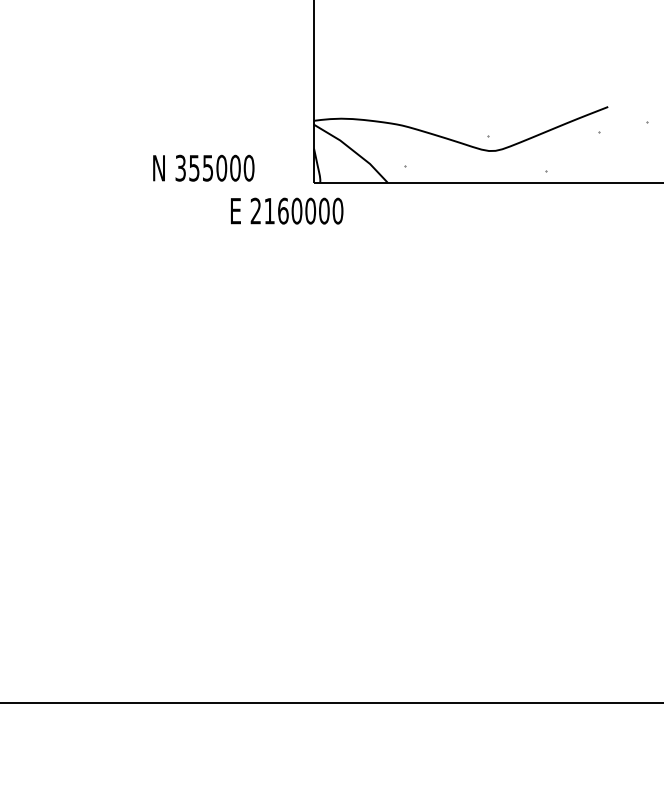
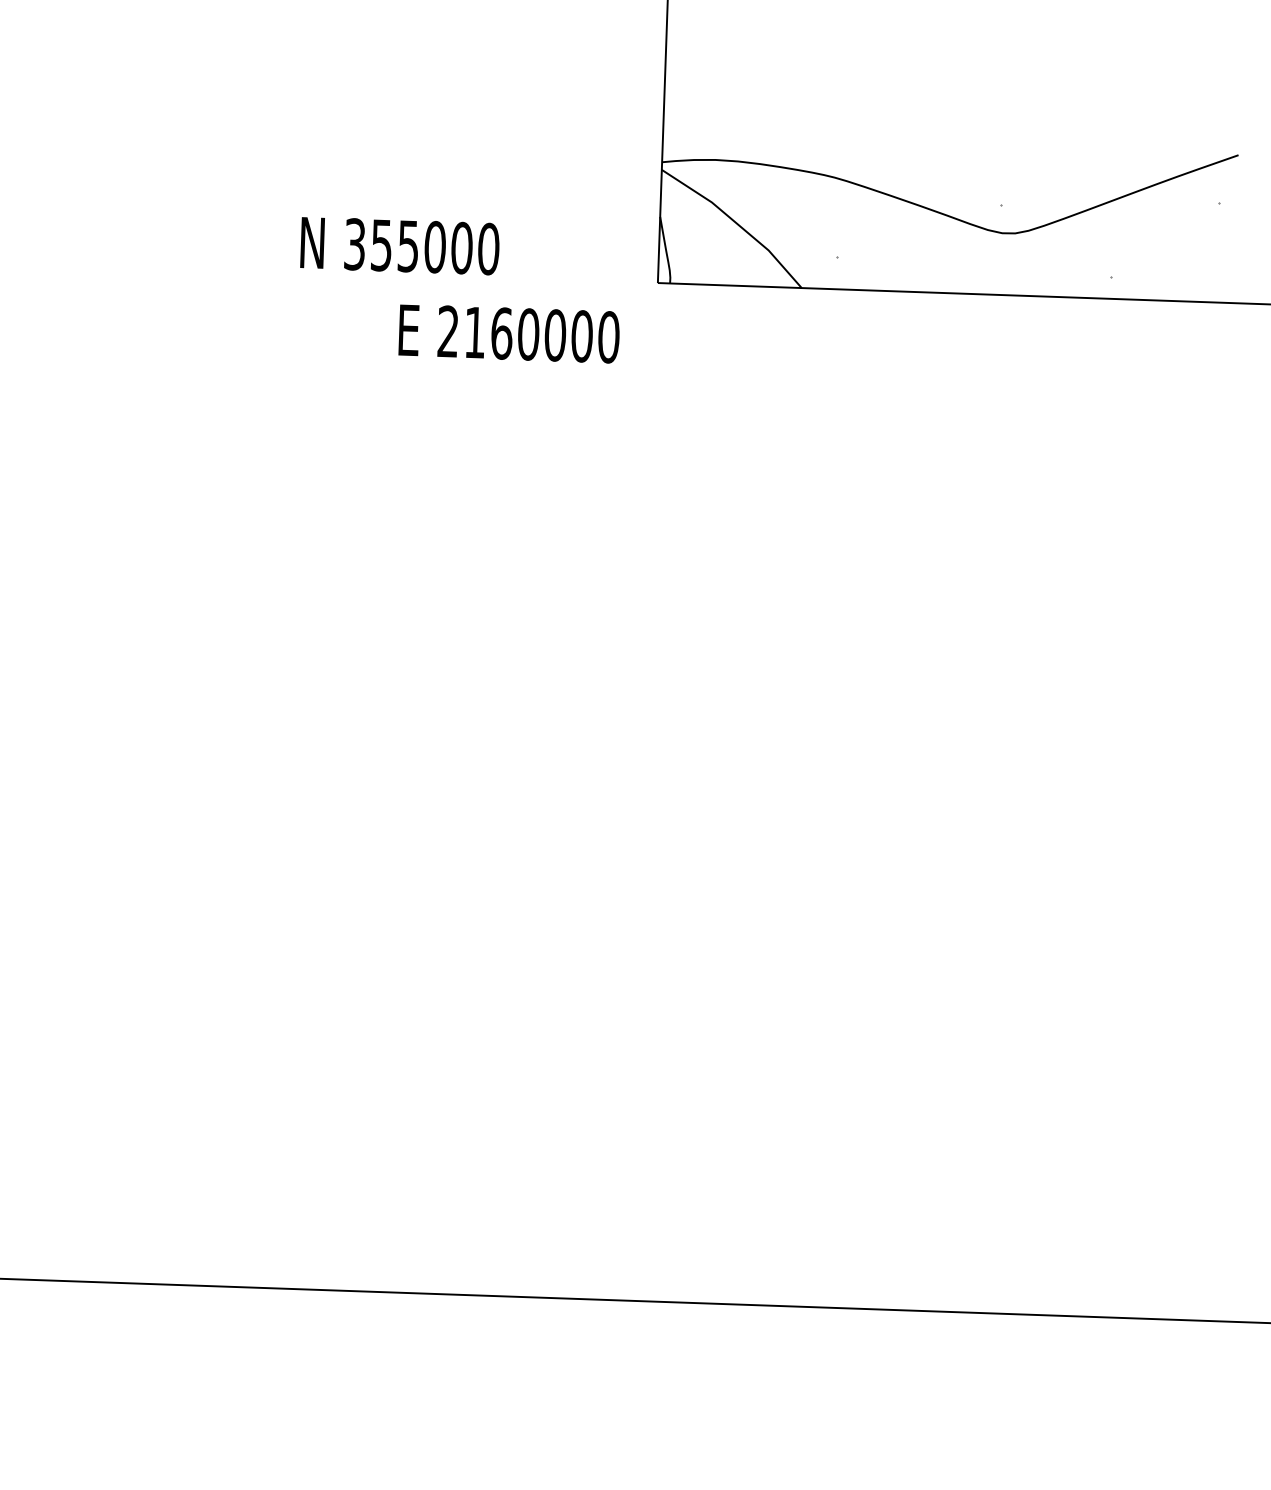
text: (203, 167) -> (399, 244), moved
text: (287, 210) -> (510, 332), moved

